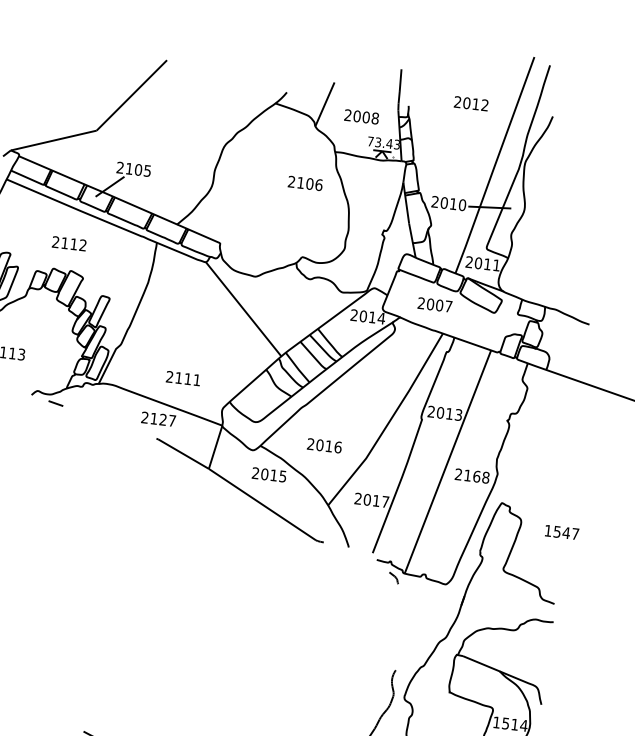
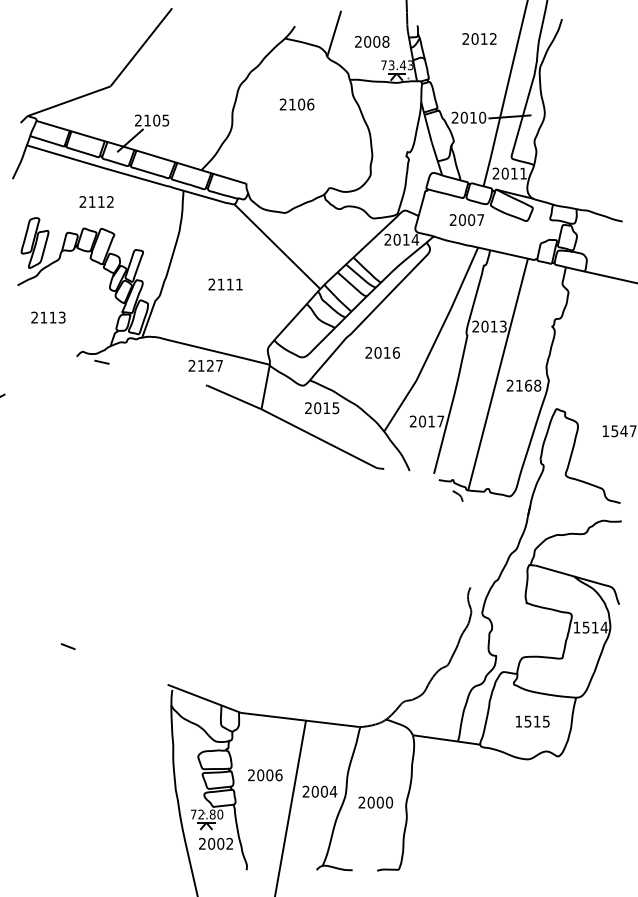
text: (471, 103) -> (479, 38), moved
text: (304, 183) -> (296, 104), moved
text: (183, 378) -> (225, 284), moved
text: (324, 445) -> (382, 352), moved

